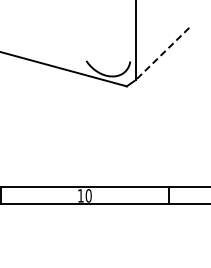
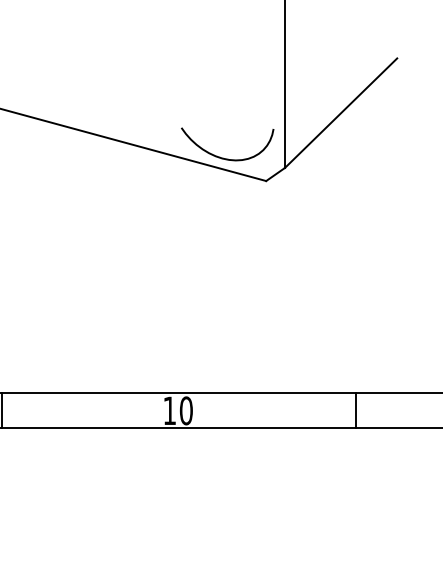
line: (162, 54) -> (341, 114), dashed -> solid

